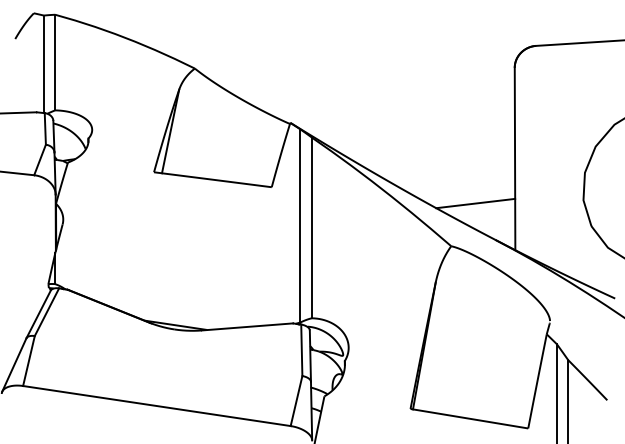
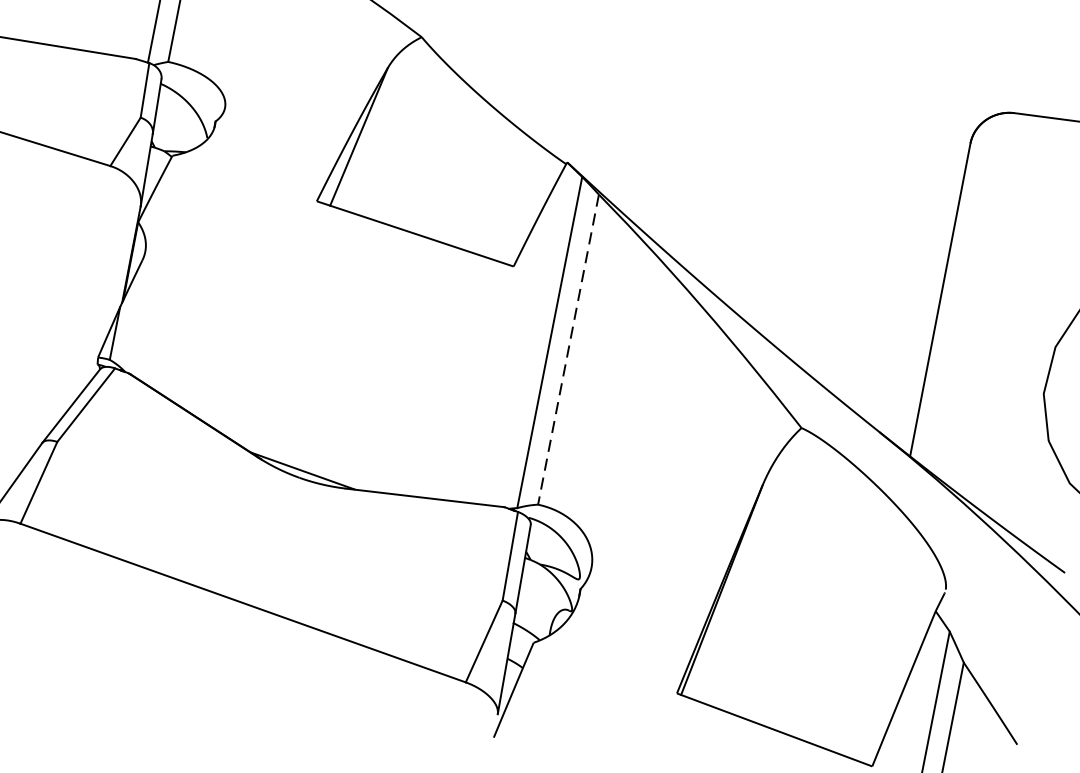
line: (475, 203) -> (857, 362), removed
line: (311, 228) -> (567, 350), solid -> dashed

